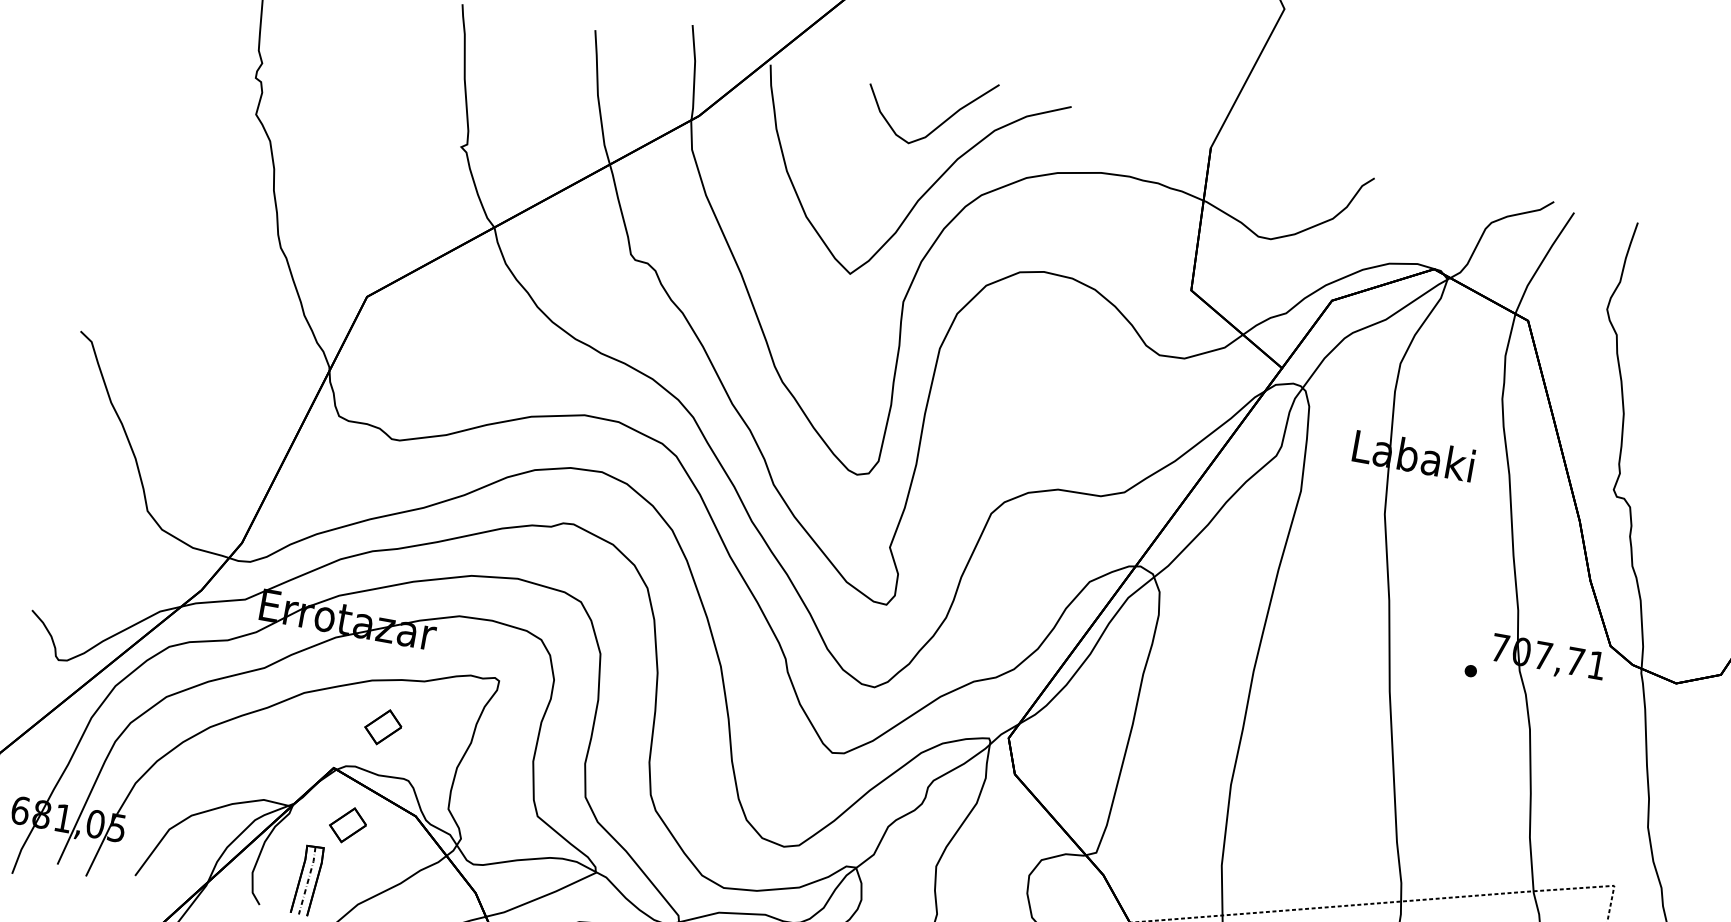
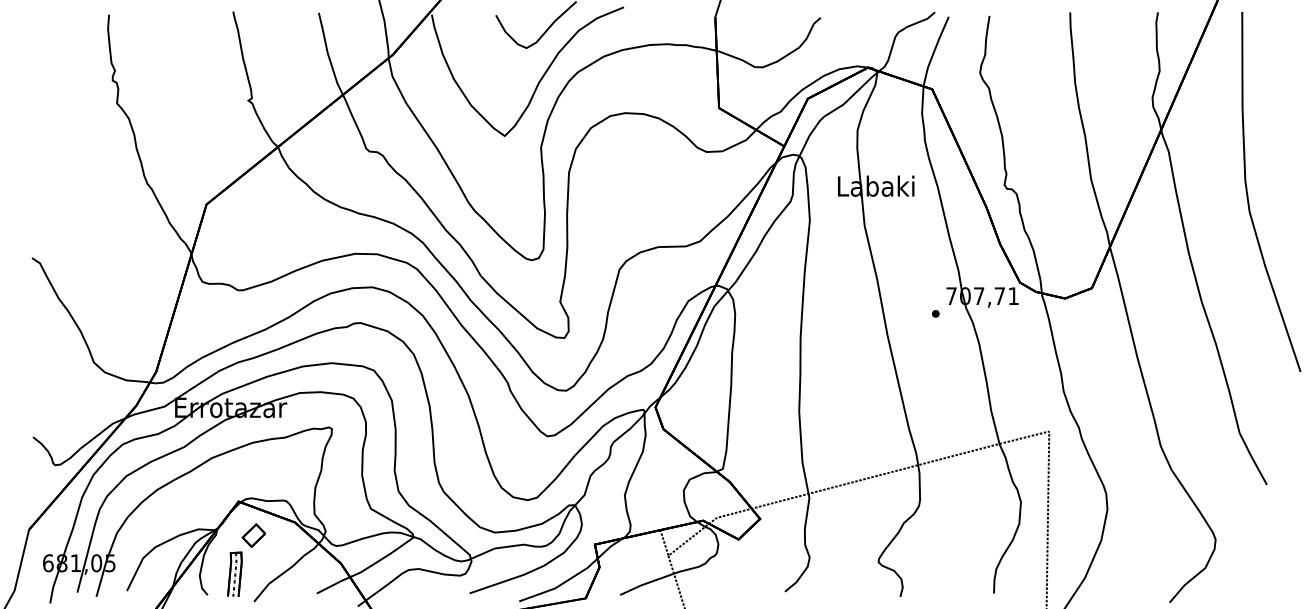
part: (382, 726) -> (264, 470), removed

